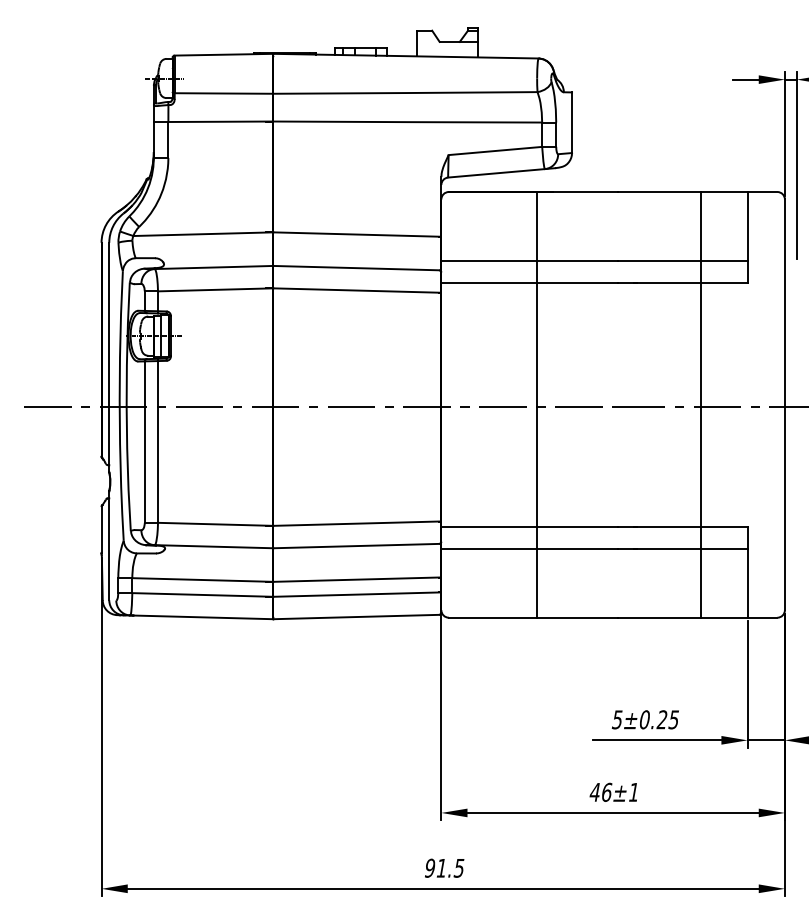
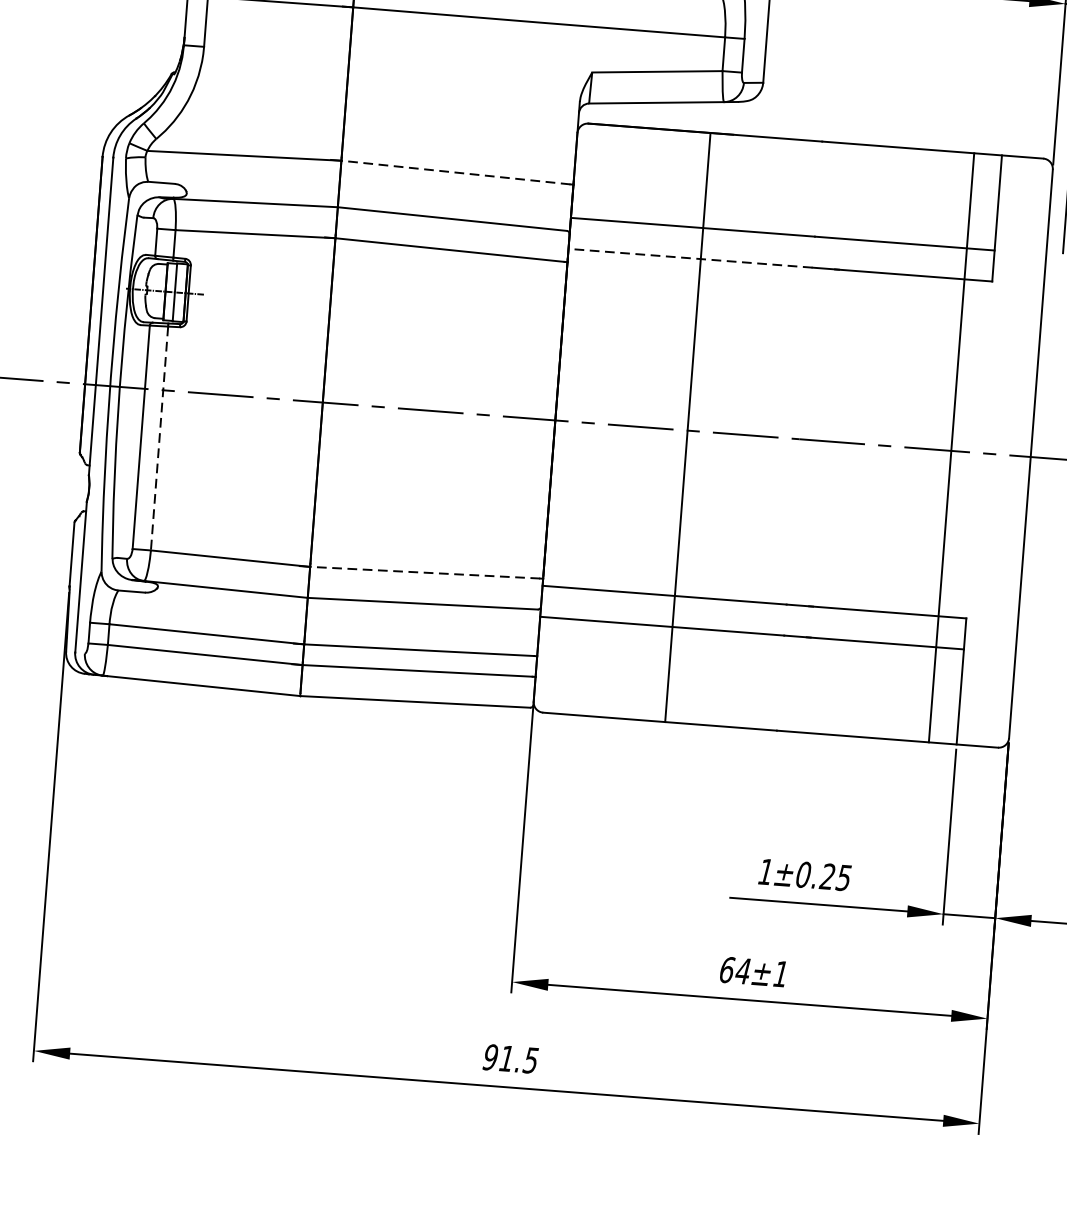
line: (356, 234) -> (456, 172), solid -> dashed
line: (529, 283) -> (690, 258), solid -> dashed
line: (700, 404) -> (951, 447), moved
line: (158, 441) -> (160, 437), solid -> dashed
line: (356, 523) -> (425, 572), solid -> dashed
text: (616, 719) -> (764, 871), 5±0.25 -> 1±0.25
text: (600, 791) -> (734, 969), 46±1 -> 64±1

